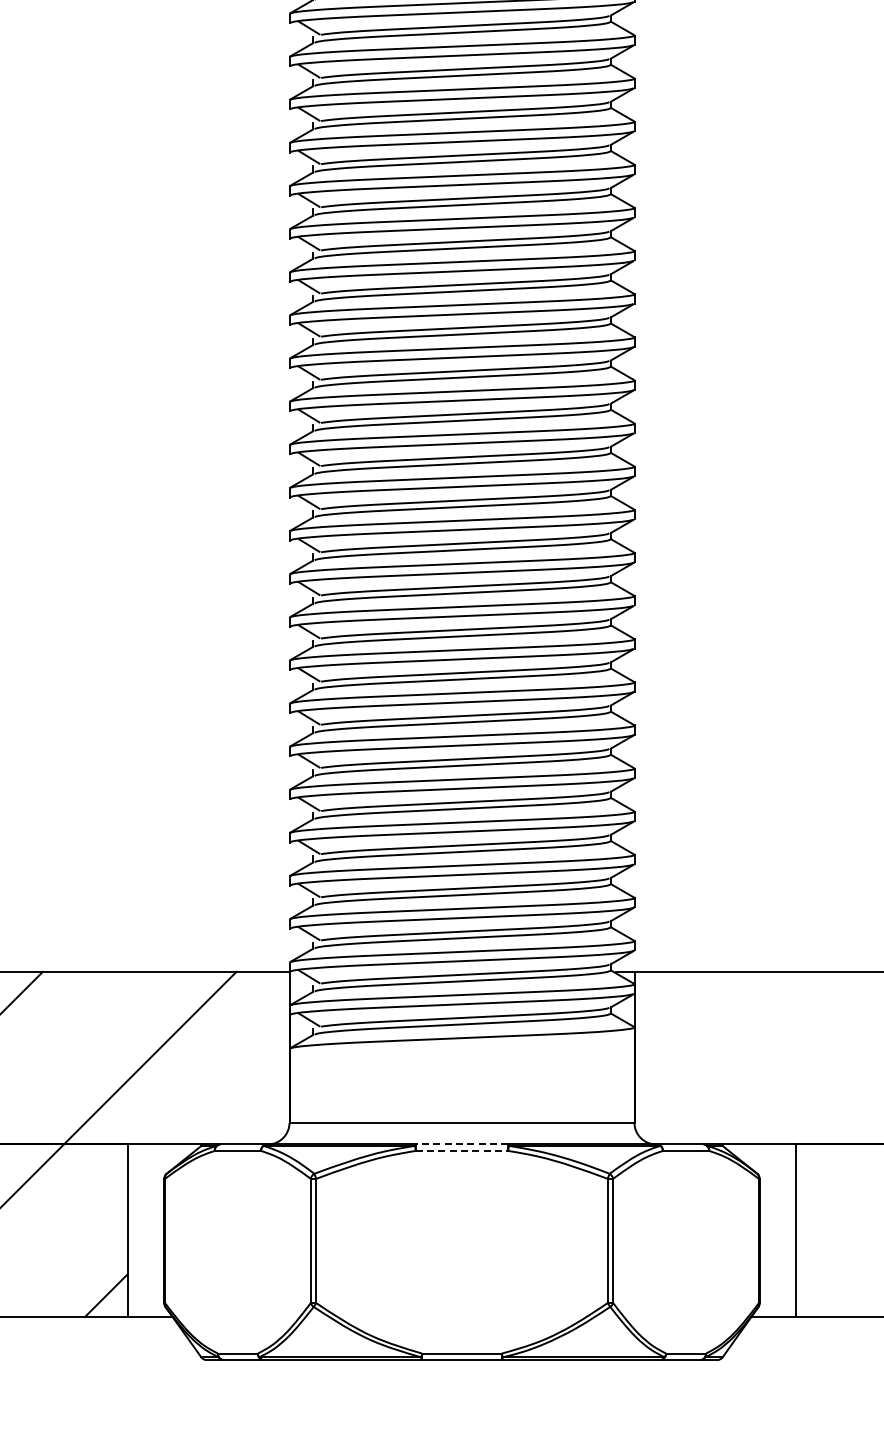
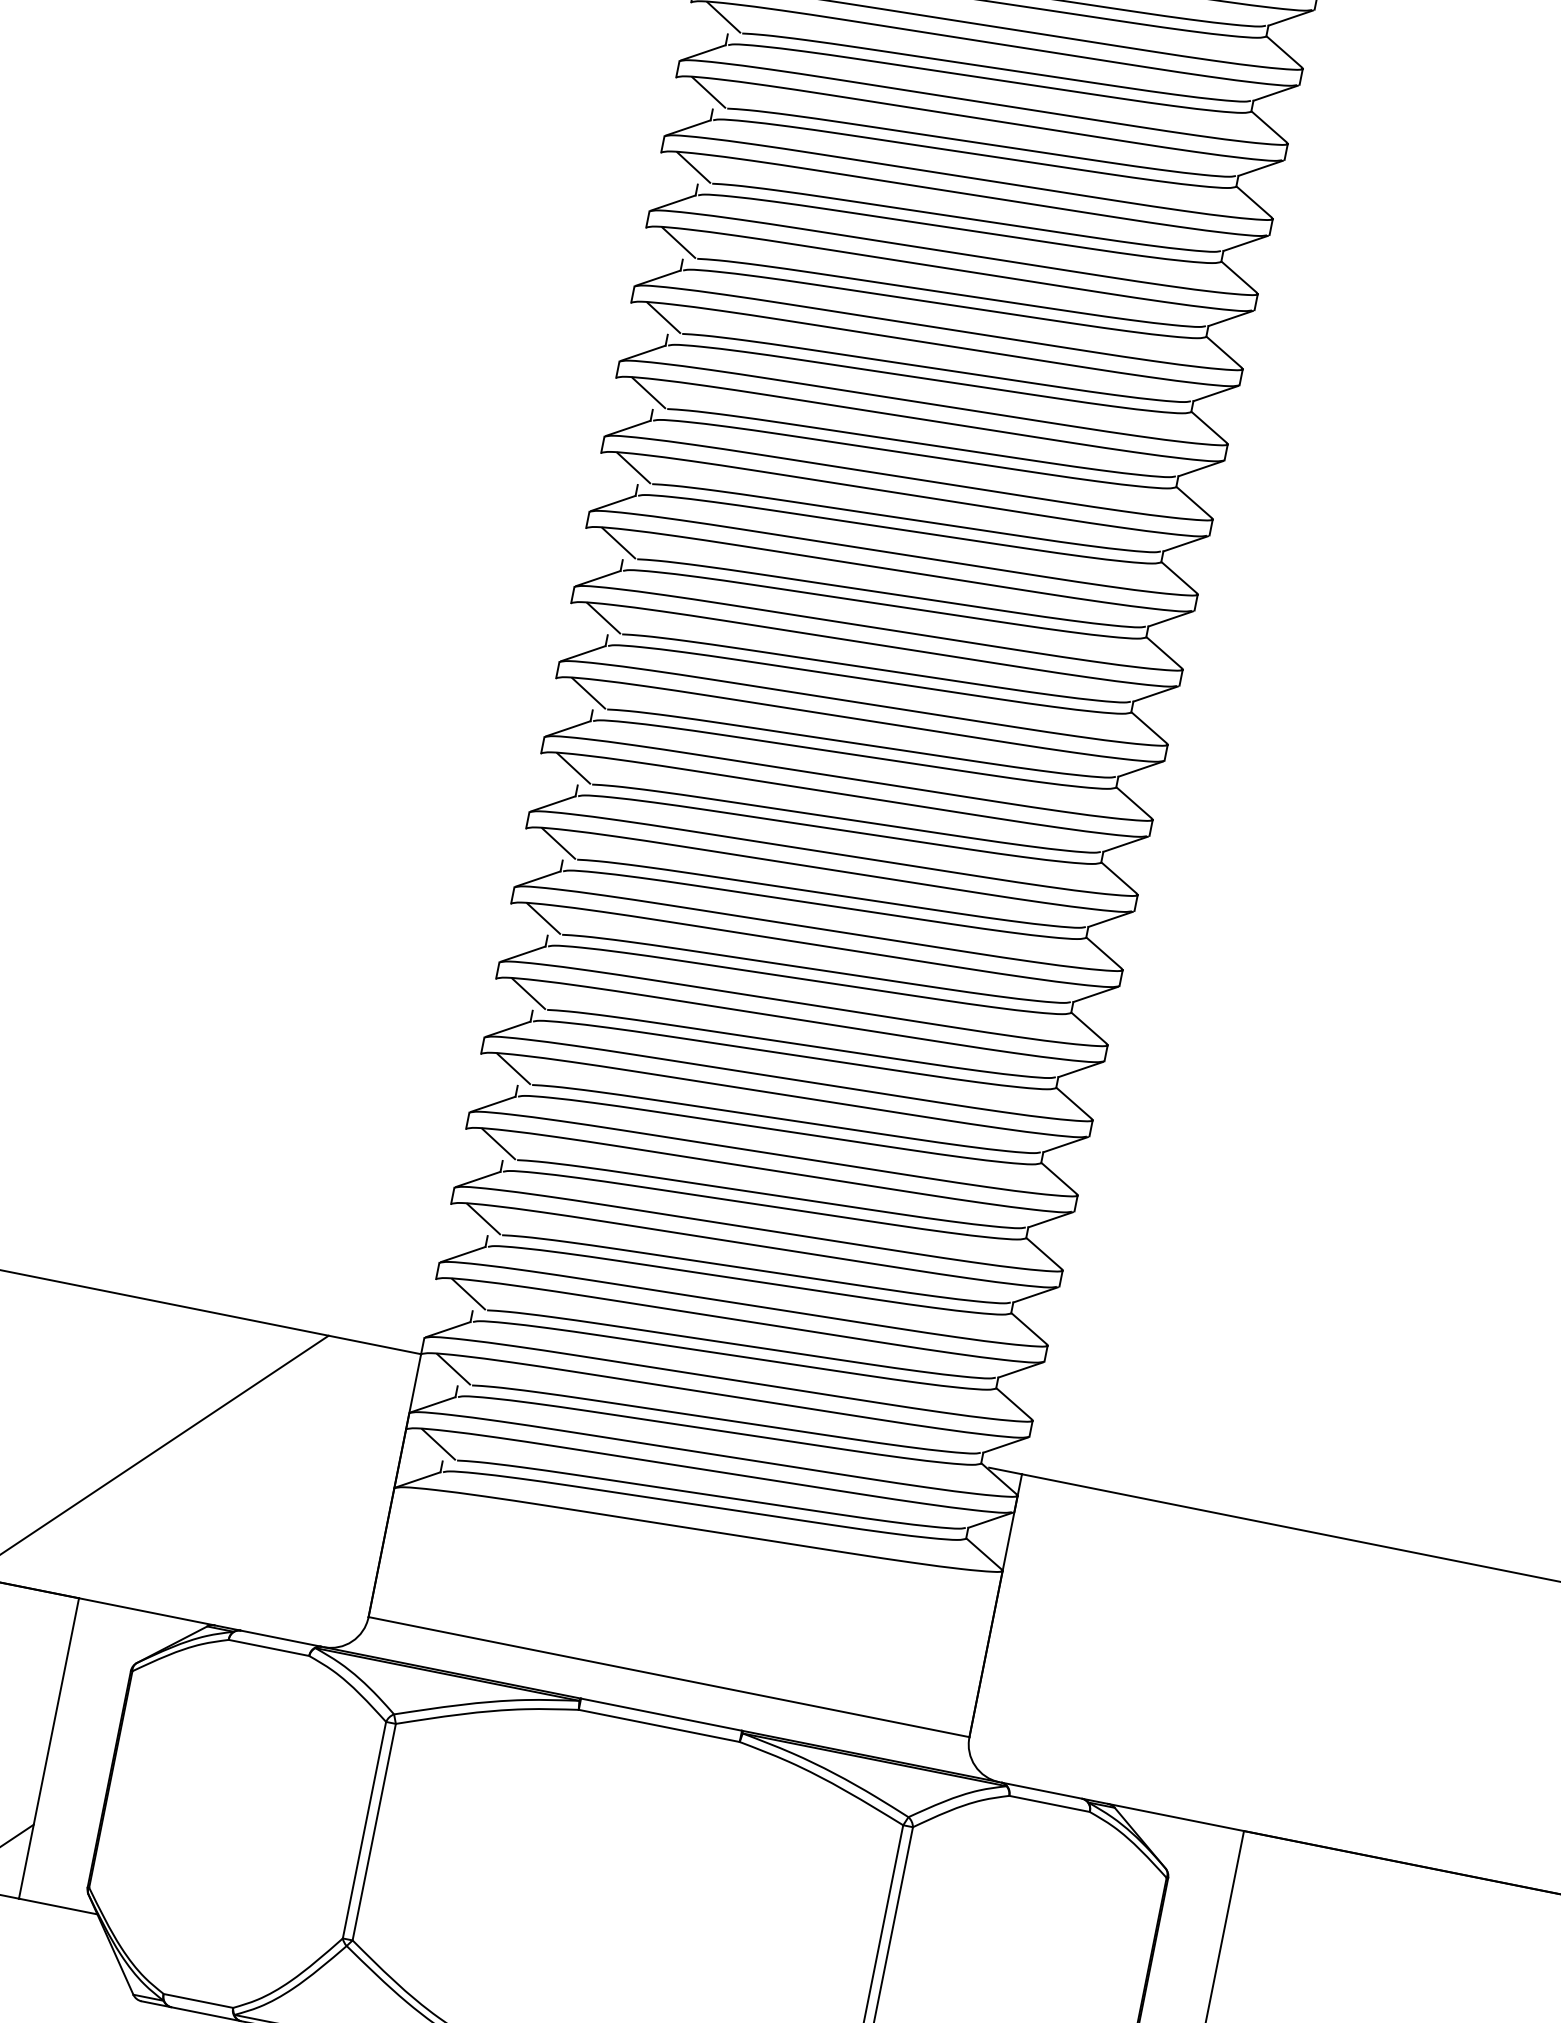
line: (461, 1144) -> (660, 1714), dashed -> solid
line: (462, 1150) -> (660, 1725), dashed -> solid

